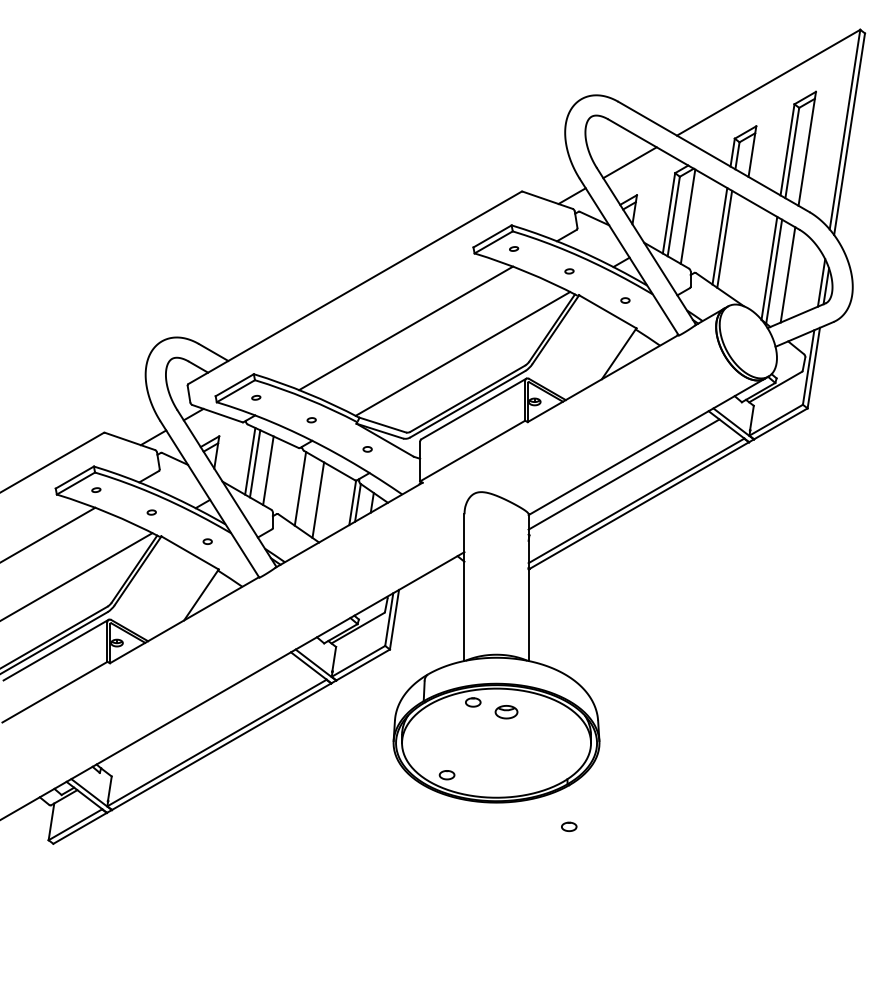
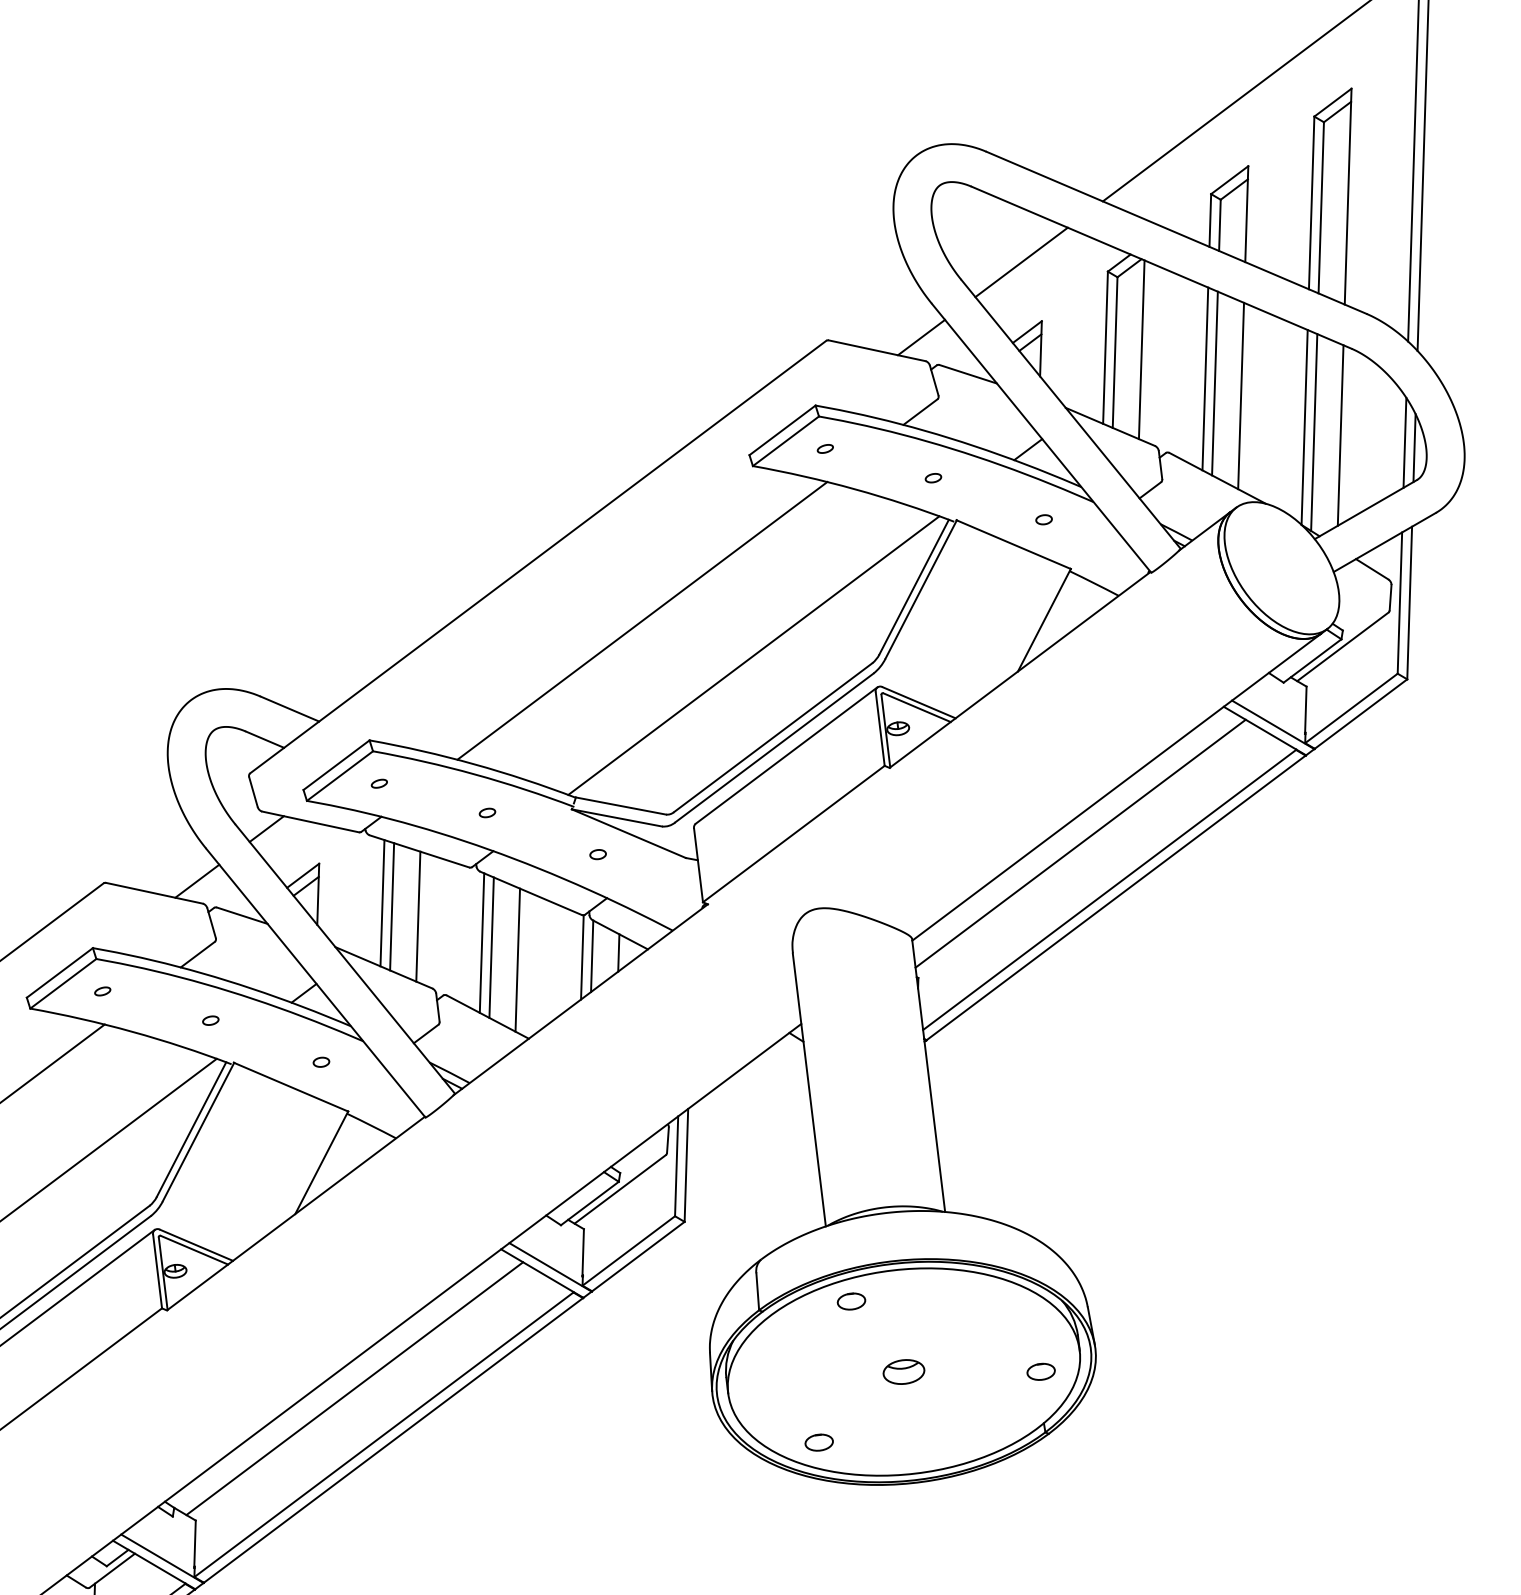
line: (737, 247) -> (1240, 395), added
line: (304, 491) -> (490, 947), added
part: (506, 712) -> (903, 1372), moved
line: (204, 716) -> (354, 1388), added
part: (569, 826) -> (1041, 1371), moved

